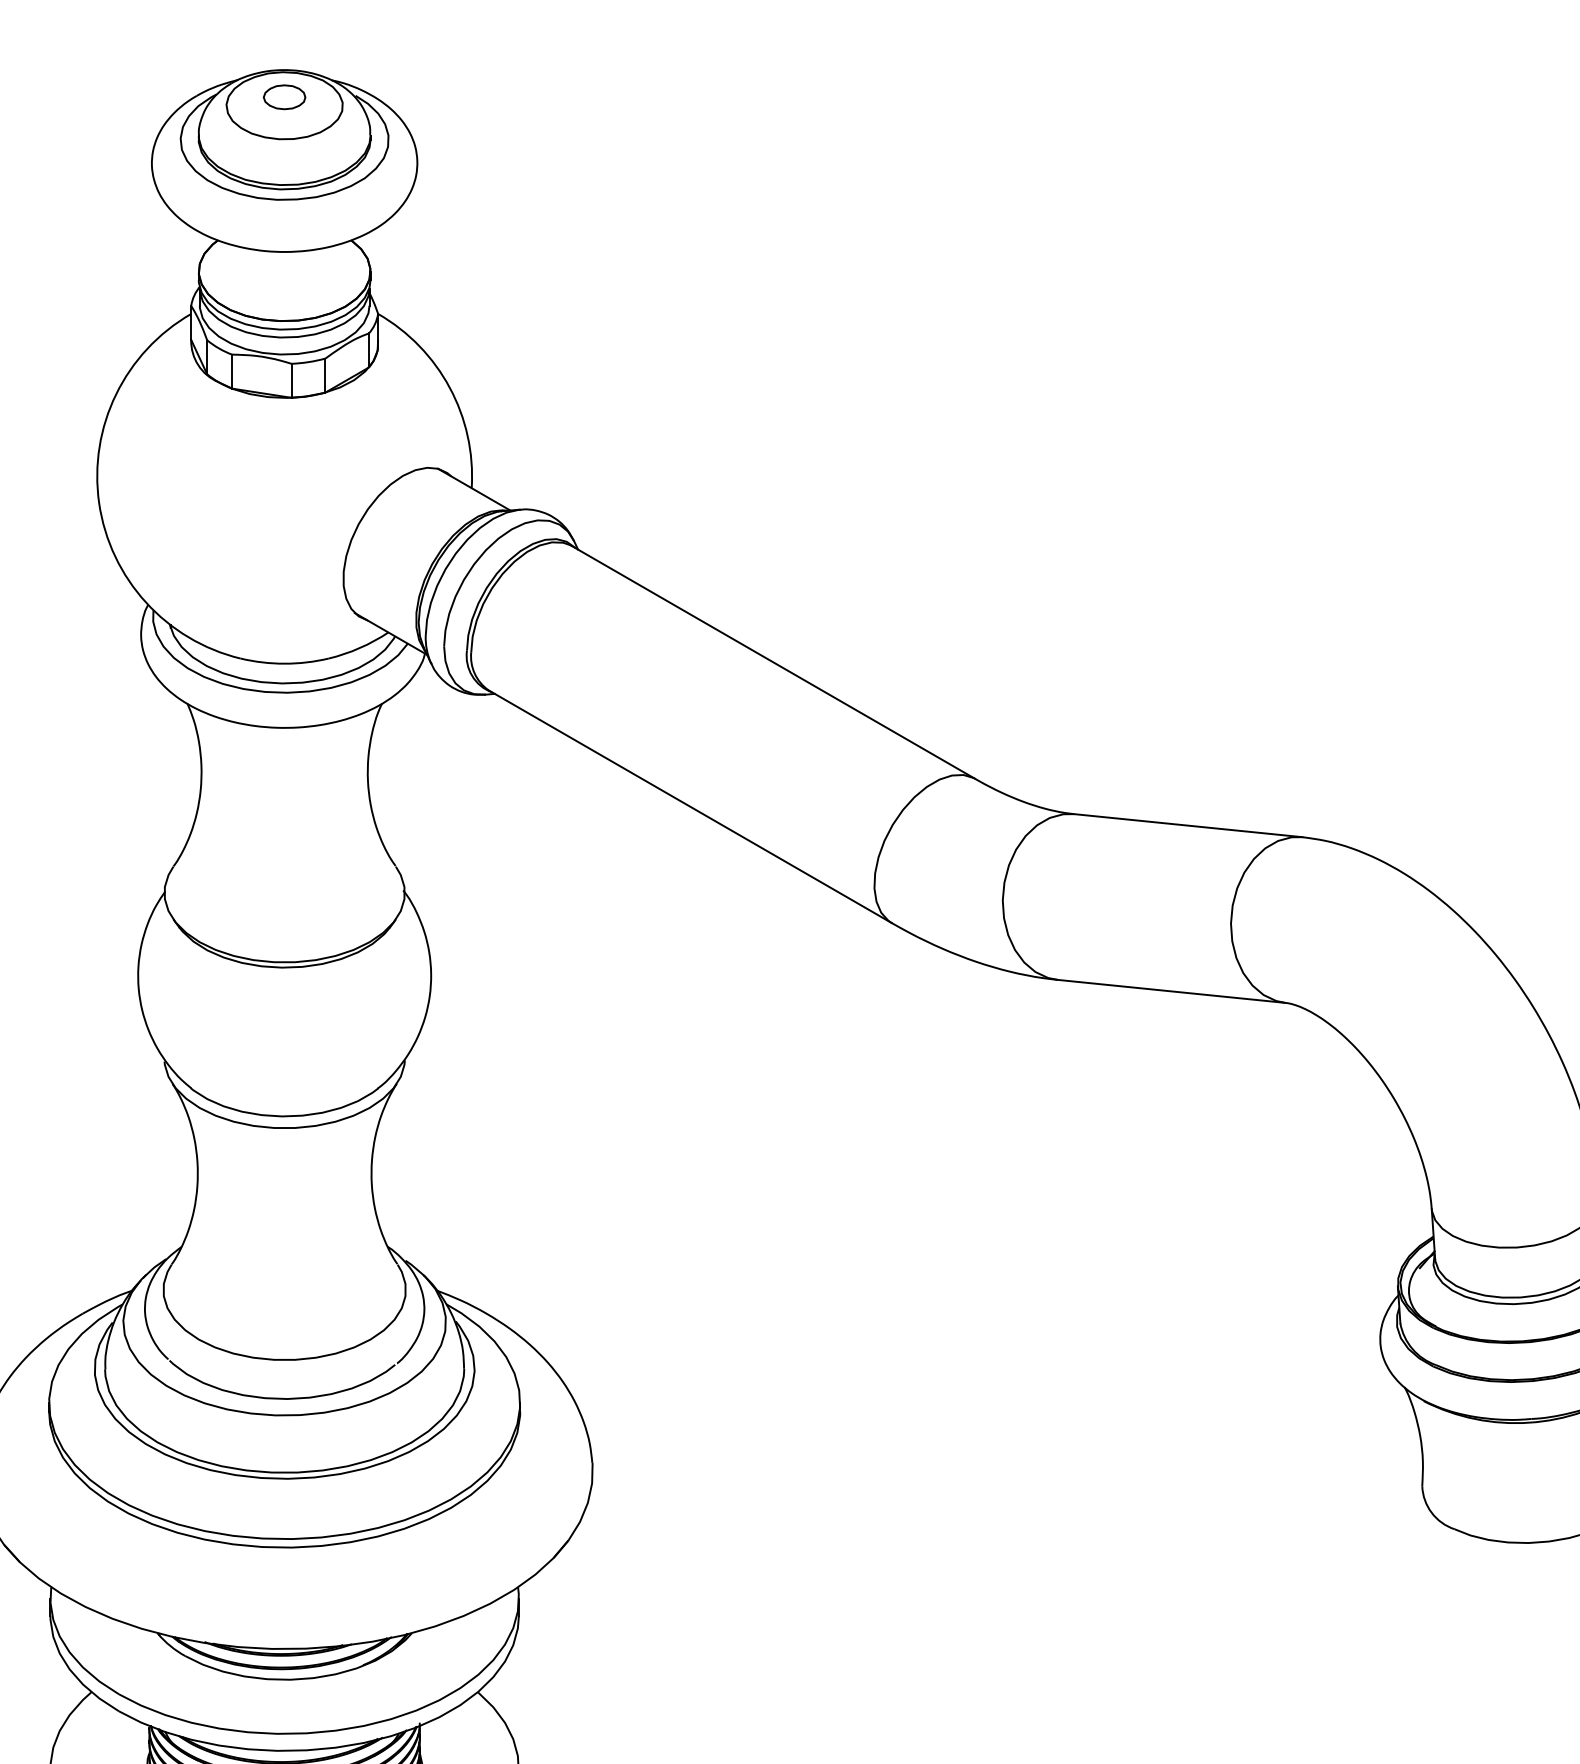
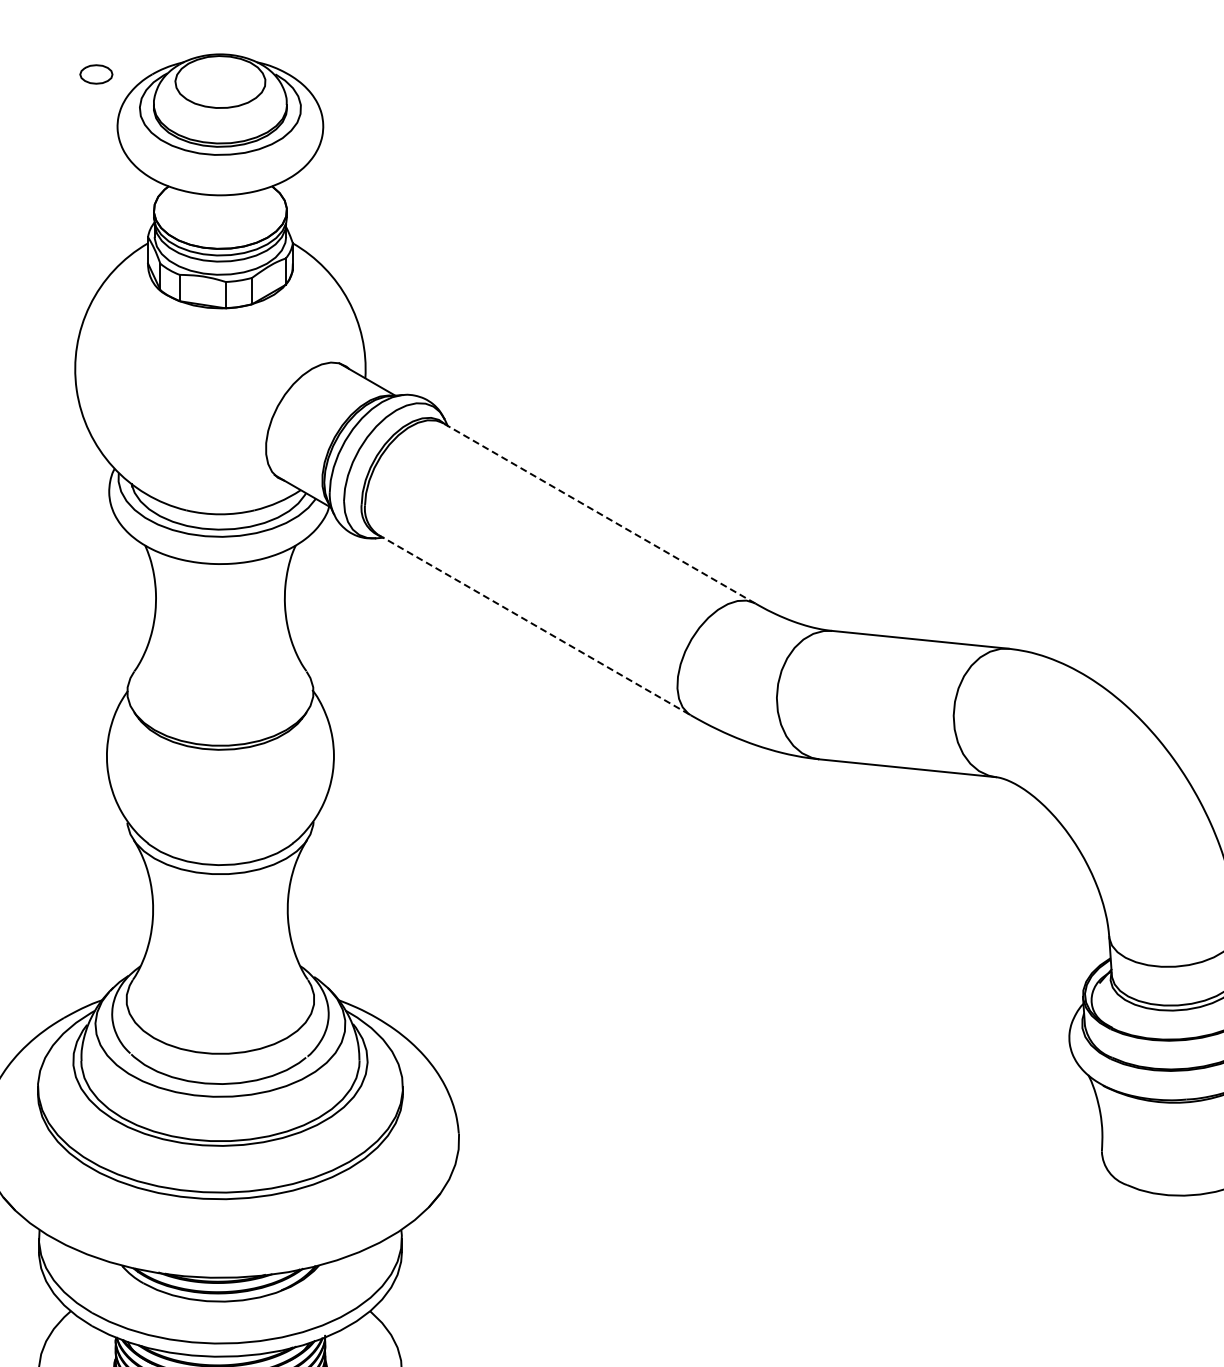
part: (284, 97) -> (96, 74), moved
line: (772, 662) -> (598, 513), solid -> dashed
line: (691, 807) -> (535, 625), solid -> dashed

